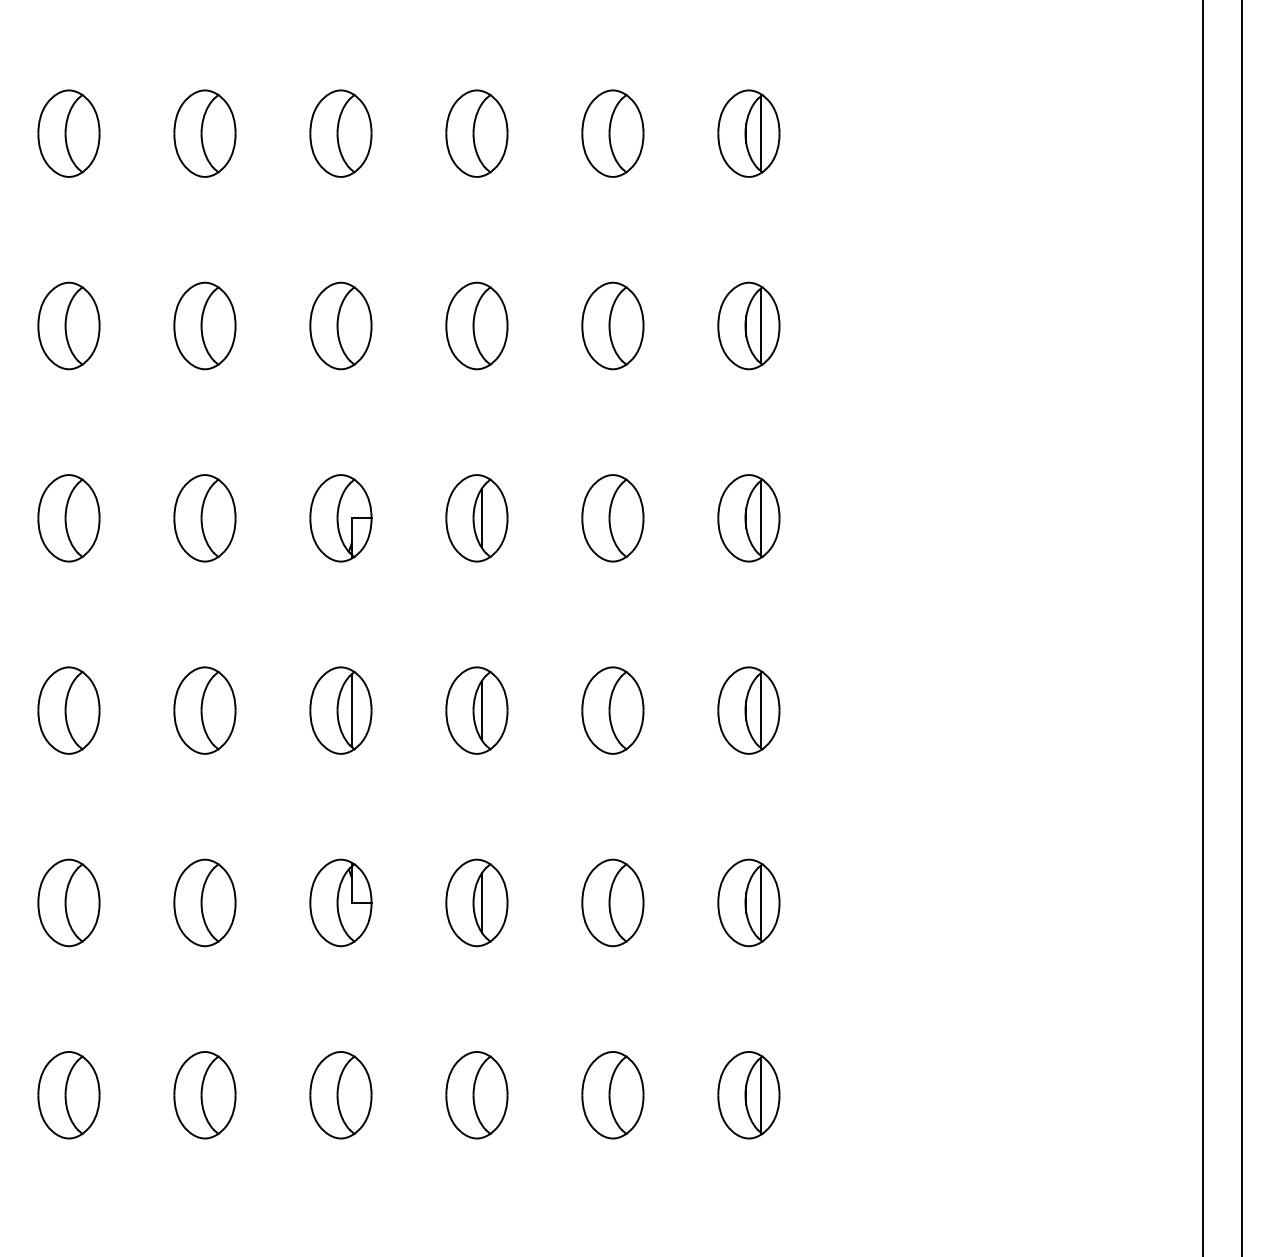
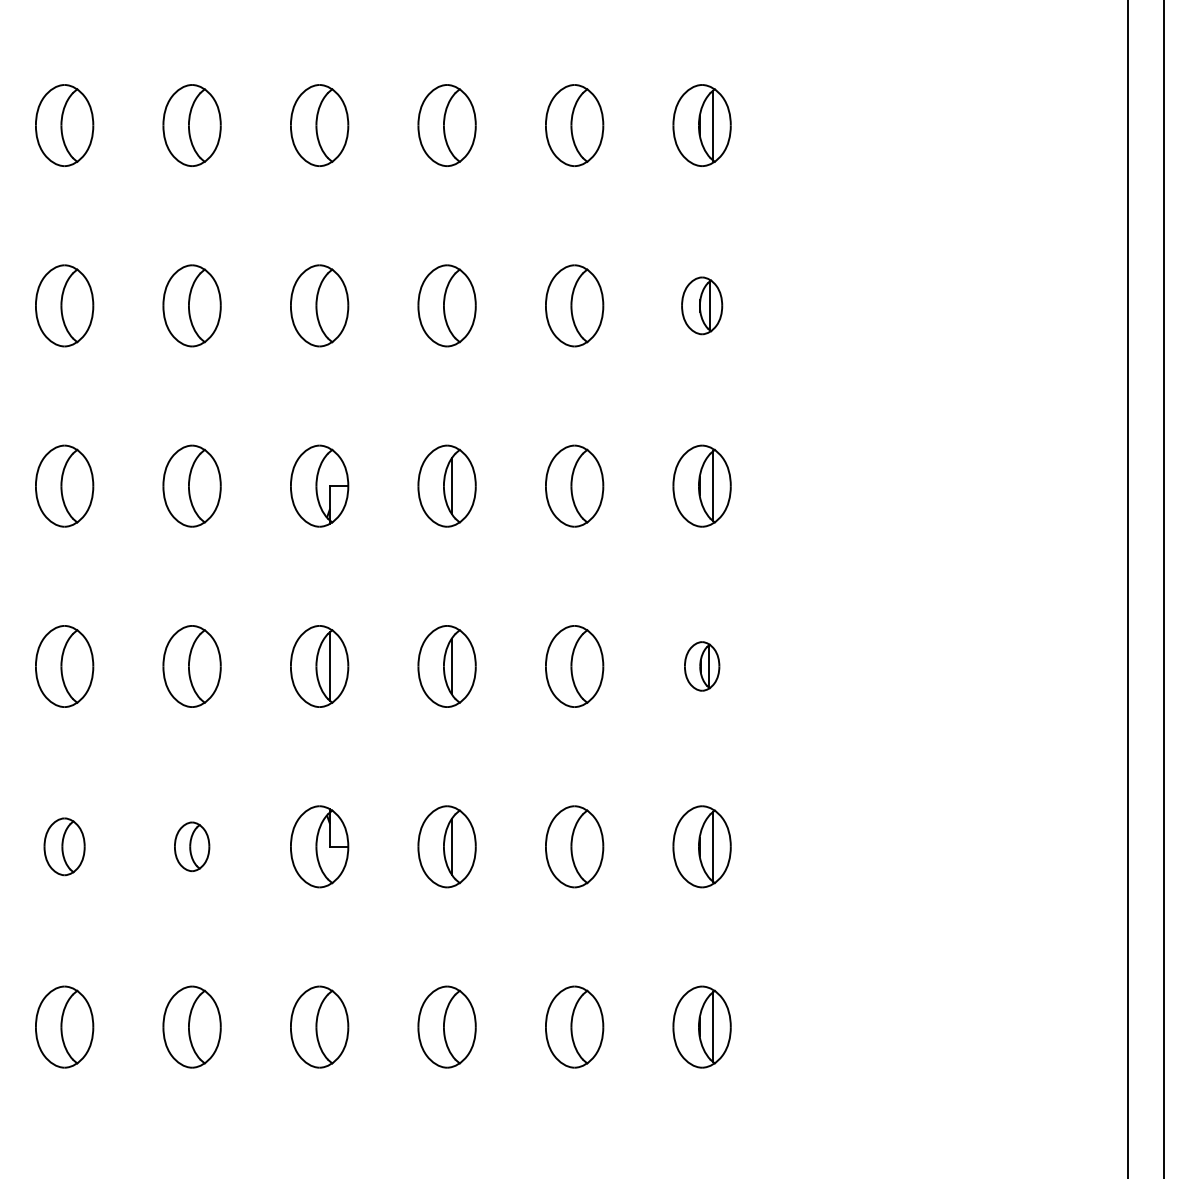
part: (748, 325) -> (701, 305), size x0.7
part: (748, 710) -> (701, 666), size x0.6
part: (68, 902) -> (64, 846), size x0.7
part: (204, 902) -> (191, 846), size x0.6

